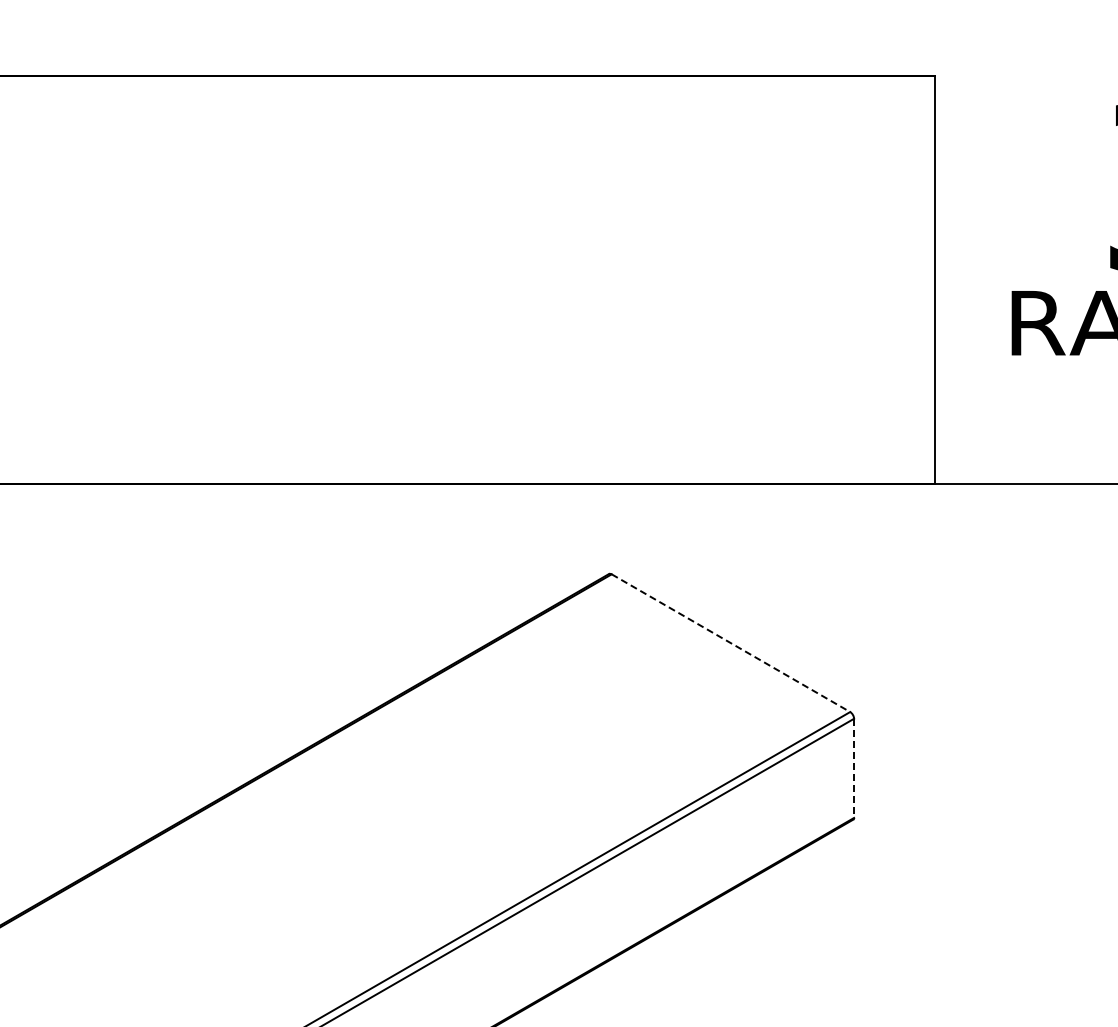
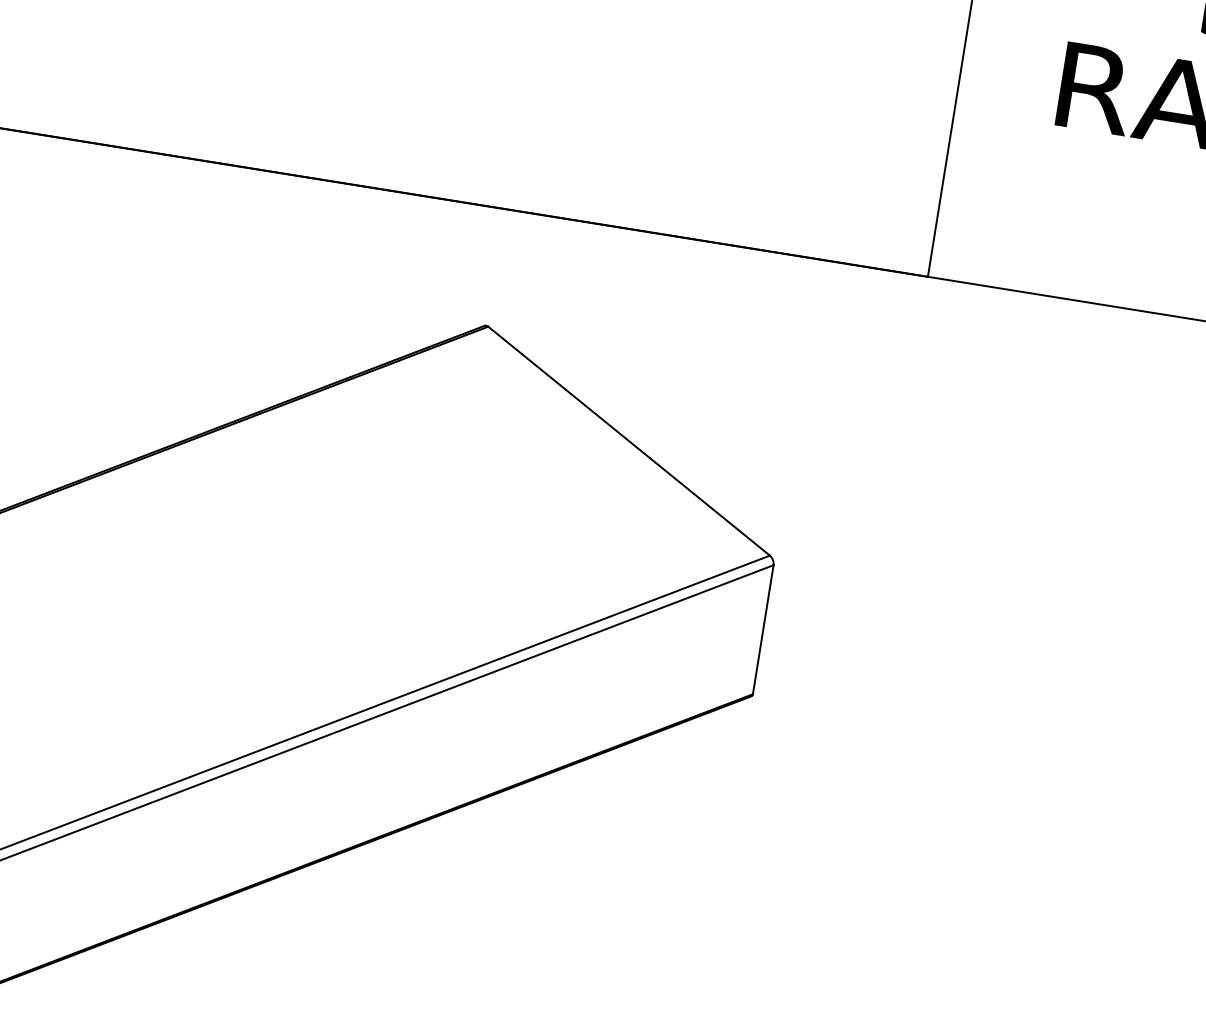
line: (730, 643) -> (628, 441), dashed -> solid
line: (854, 768) -> (763, 629), dashed -> solid

